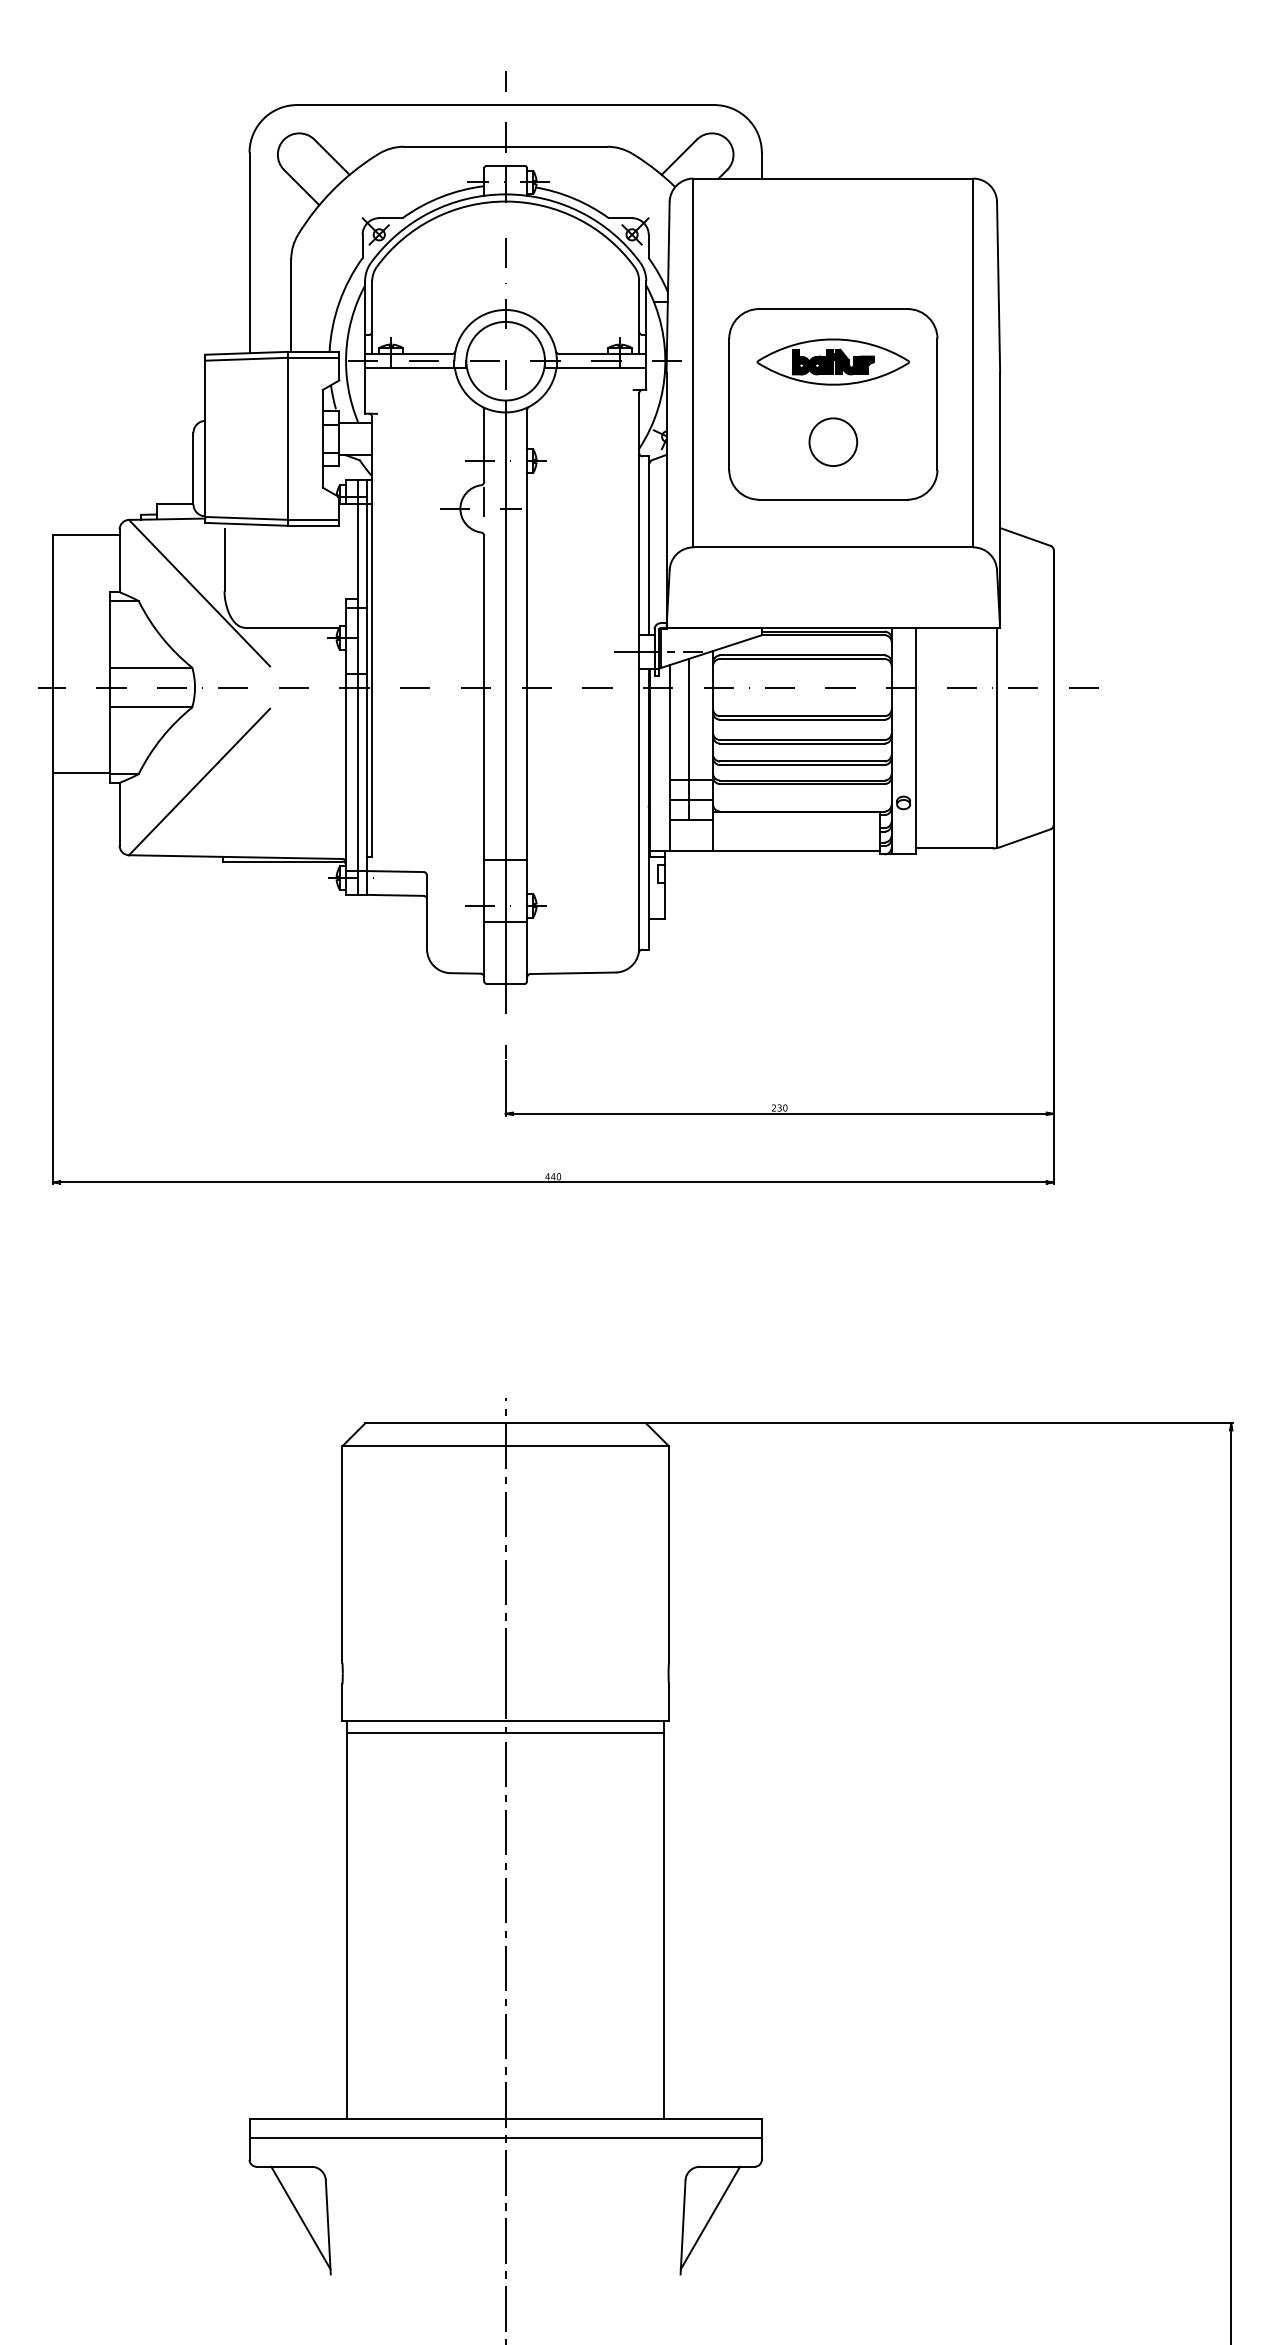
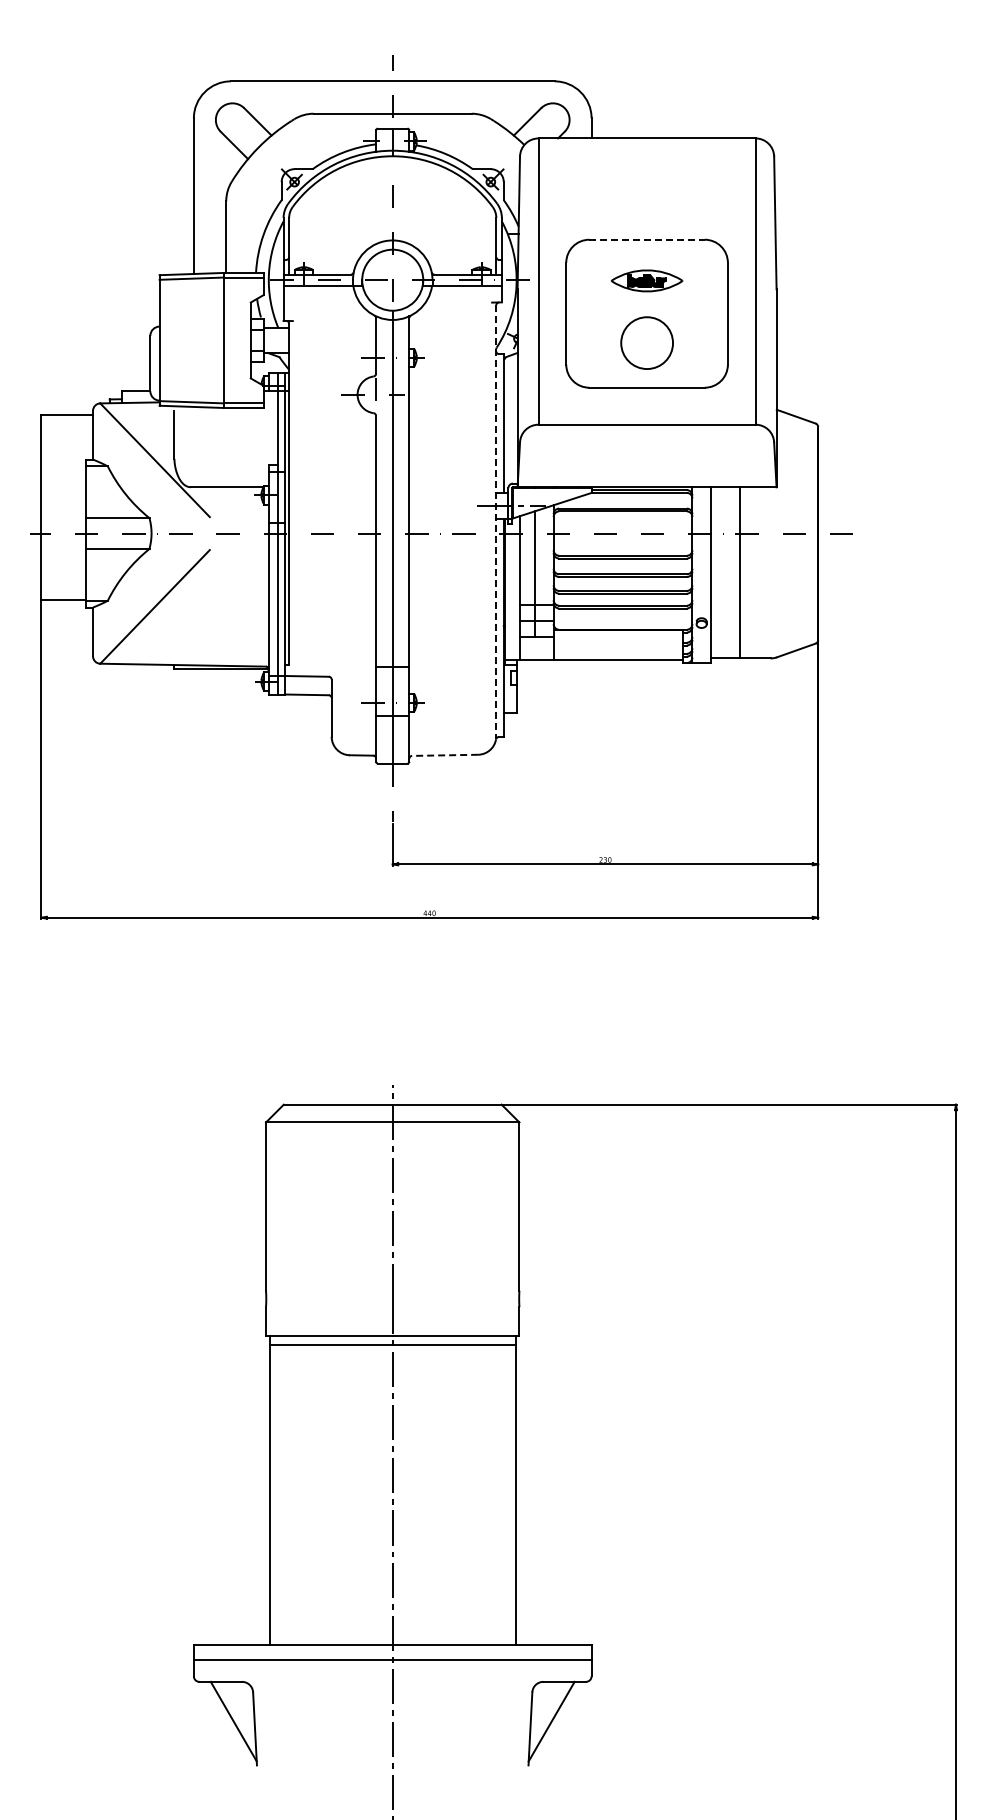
line: (833, 308) -> (647, 239), solid -> dashed
part: (832, 361) -> (646, 280), size x0.6
circle: (832, 441) -> (646, 342), size x1.4
line: (639, 672) -> (496, 521), solid -> dashed
line: (996, 737) -> (739, 572), moved
line: (572, 973) -> (444, 755), solid -> dashed

